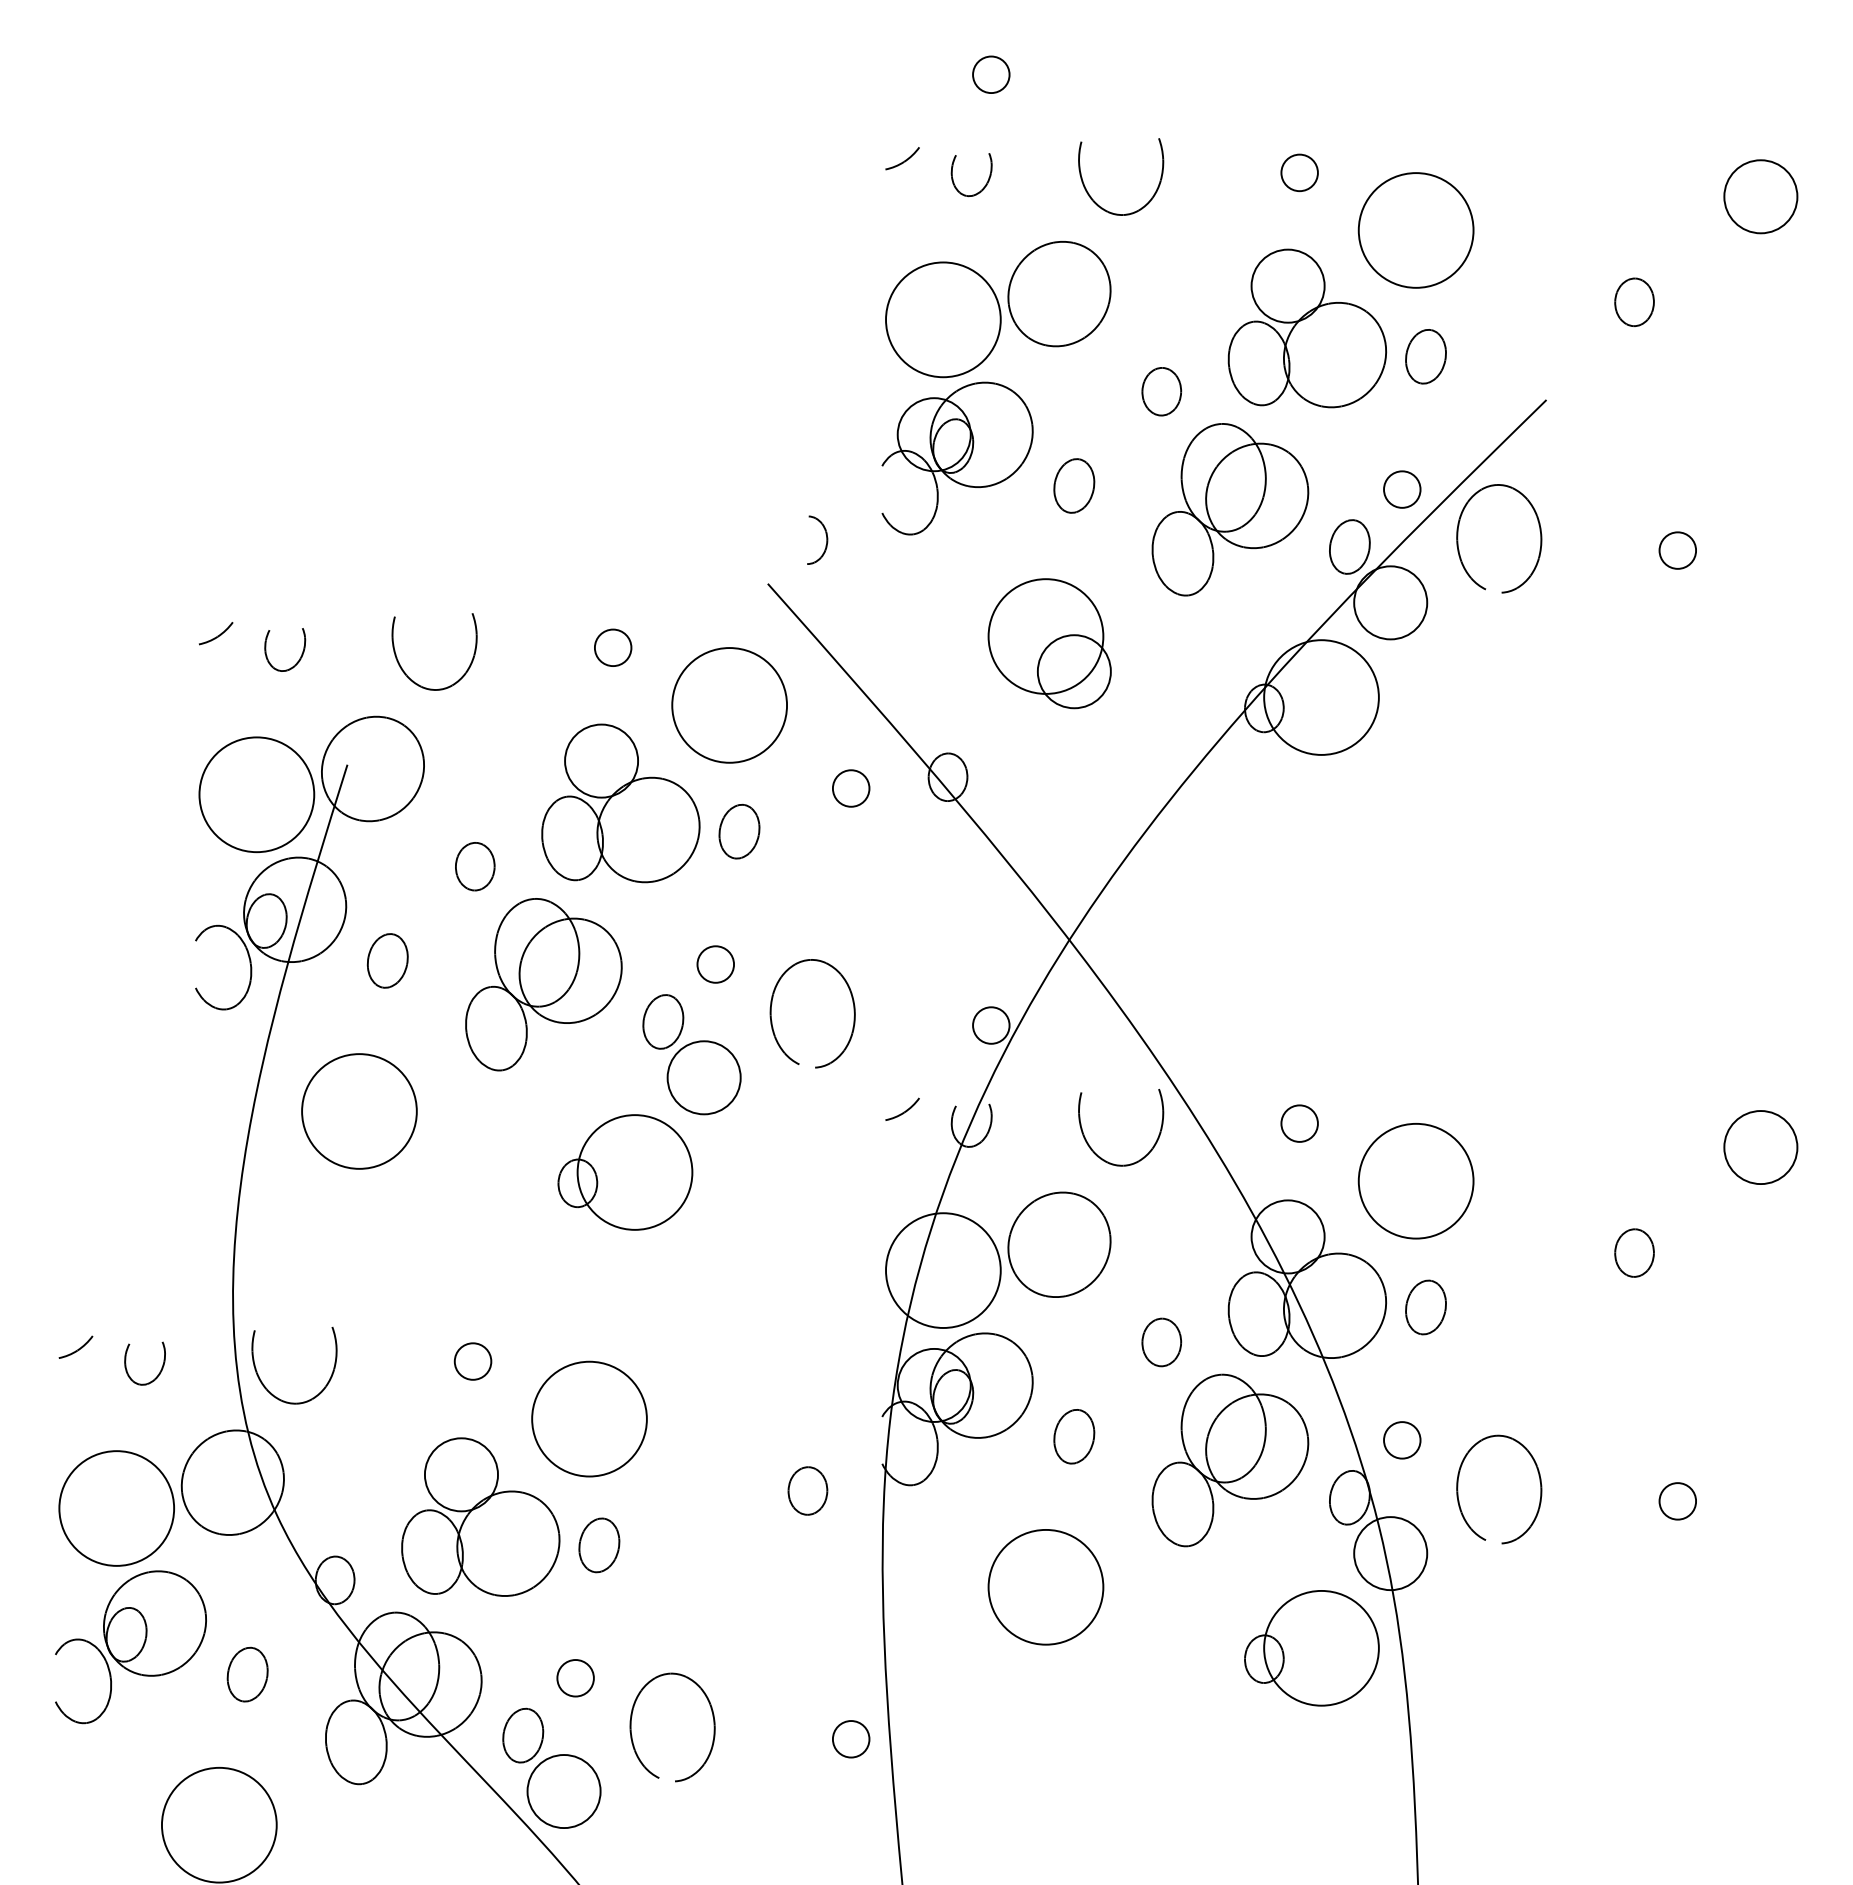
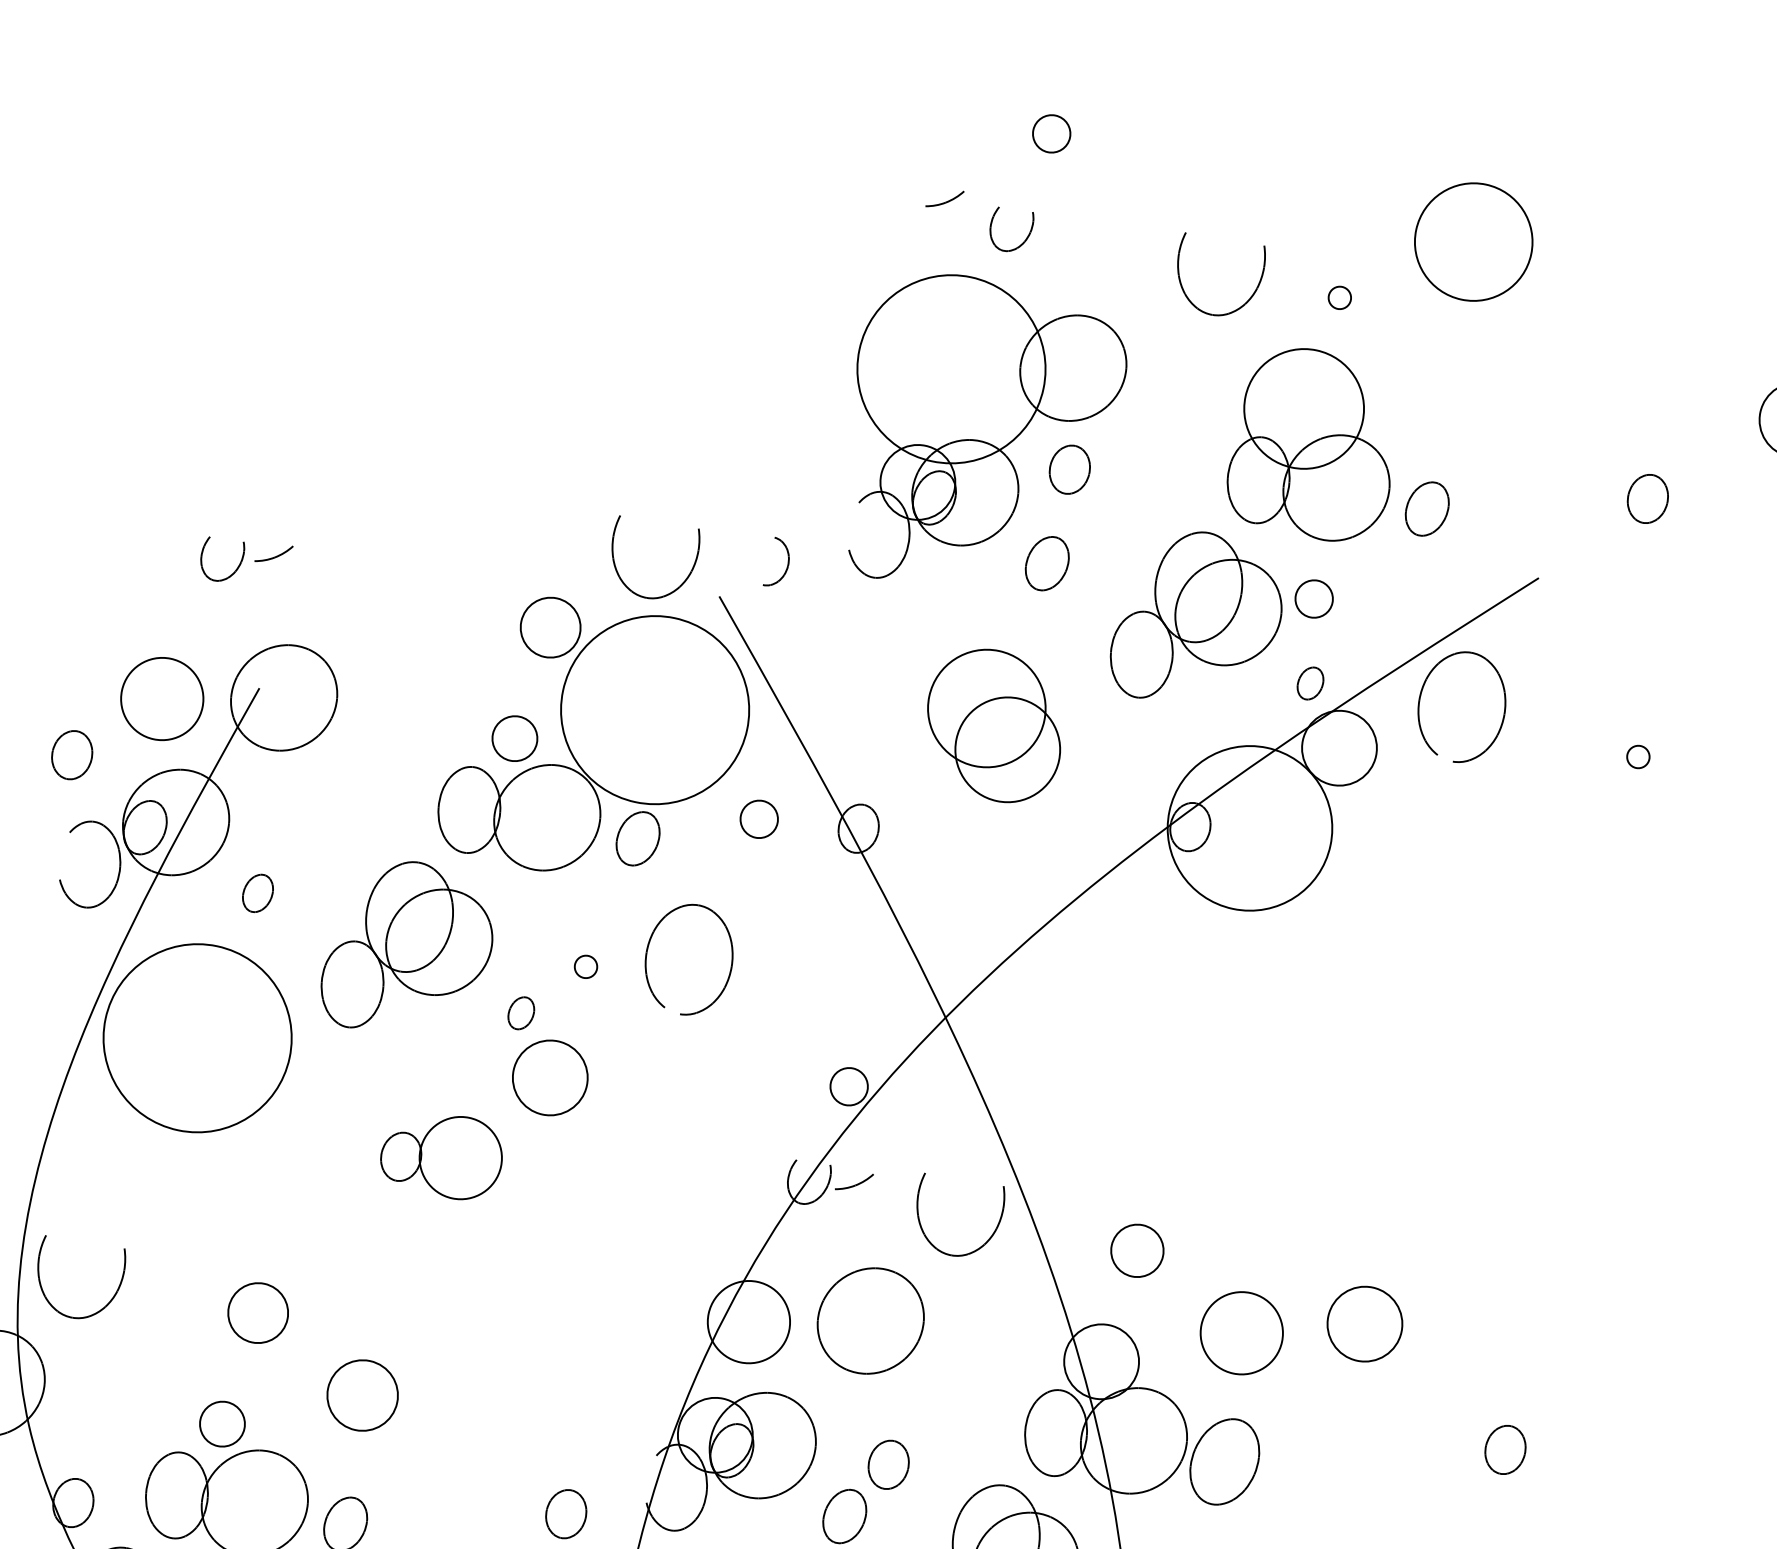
circle: (1299, 172) -> (1339, 297), size x0.6
part: (1091, 196) -> (1184, 289), moved
circle: (1415, 230) -> (1473, 242), moved
circle: (1287, 285) -> (1303, 408), size x1.6
circle: (943, 319) -> (951, 368), size x1.6
part: (1161, 391) -> (1069, 469), moved
circle: (1402, 489) -> (1314, 598), moved
part: (1349, 546) -> (1310, 682), size x0.6
circle: (1677, 550) -> (1638, 756), size x0.6
part: (216, 633) -> (274, 553), moved
circle: (612, 647) -> (550, 627), size x1.6
circle: (1073, 671) -> (1006, 749), size x1.4
part: (406, 673) -> (619, 574), moved
circle: (1321, 697) -> (1249, 828), size x1.4
circle: (729, 705) -> (654, 710), size x1.6
circle: (601, 760) -> (514, 738), size x0.6
circle: (256, 794) -> (161, 698), size x0.7
part: (475, 866) -> (72, 755), moved
part: (387, 960) -> (257, 892), size x0.7
circle: (715, 964) -> (585, 966), size x0.6
part: (663, 1021) -> (521, 1012), size x0.6
part: (772, 1021) -> (647, 958), moved
part: (902, 1108) -> (854, 1181), moved
circle: (359, 1111) -> (197, 1038), size x1.6
circle: (1299, 1123) -> (1137, 1250), size x1.4
circle: (1760, 1147) -> (1364, 1324), moved
circle: (634, 1172) -> (460, 1158), size x0.7
circle: (1415, 1180) -> (1241, 1332), size x0.7
part: (1634, 1252) -> (1505, 1449), moved
circle: (943, 1270) -> (749, 1322), size x0.7
part: (1425, 1307) -> (1224, 1461), size x1.6
part: (1161, 1342) -> (888, 1464), moved
circle: (472, 1361) -> (257, 1312), size x1.6
circle: (589, 1418) -> (362, 1394), size x0.6
circle: (461, 1474) -> (222, 1423), size x0.6

